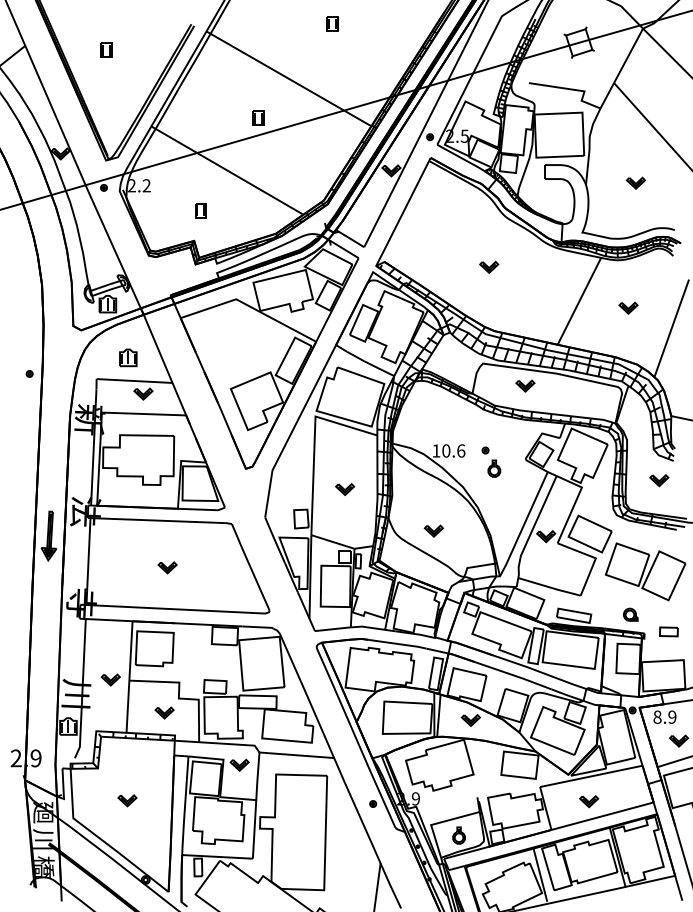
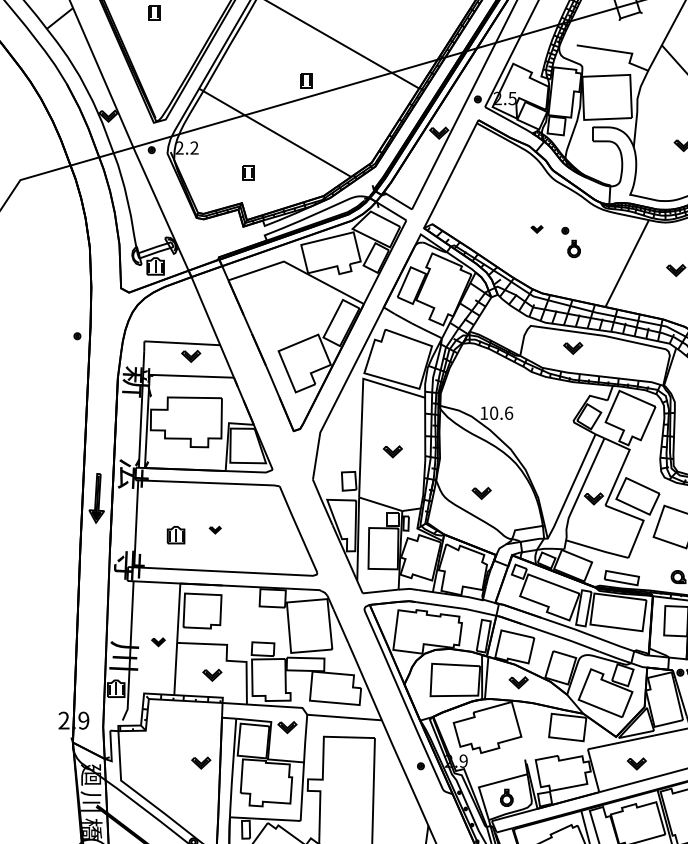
part: (489, 266) -> (537, 228), size x0.6
part: (128, 357) -> (176, 534), moved
part: (491, 461) -> (571, 241), moved
part: (167, 567) -> (215, 529), size x0.6
part: (110, 679) -> (158, 641), size x0.7
part: (127, 800) -> (201, 762), moved

